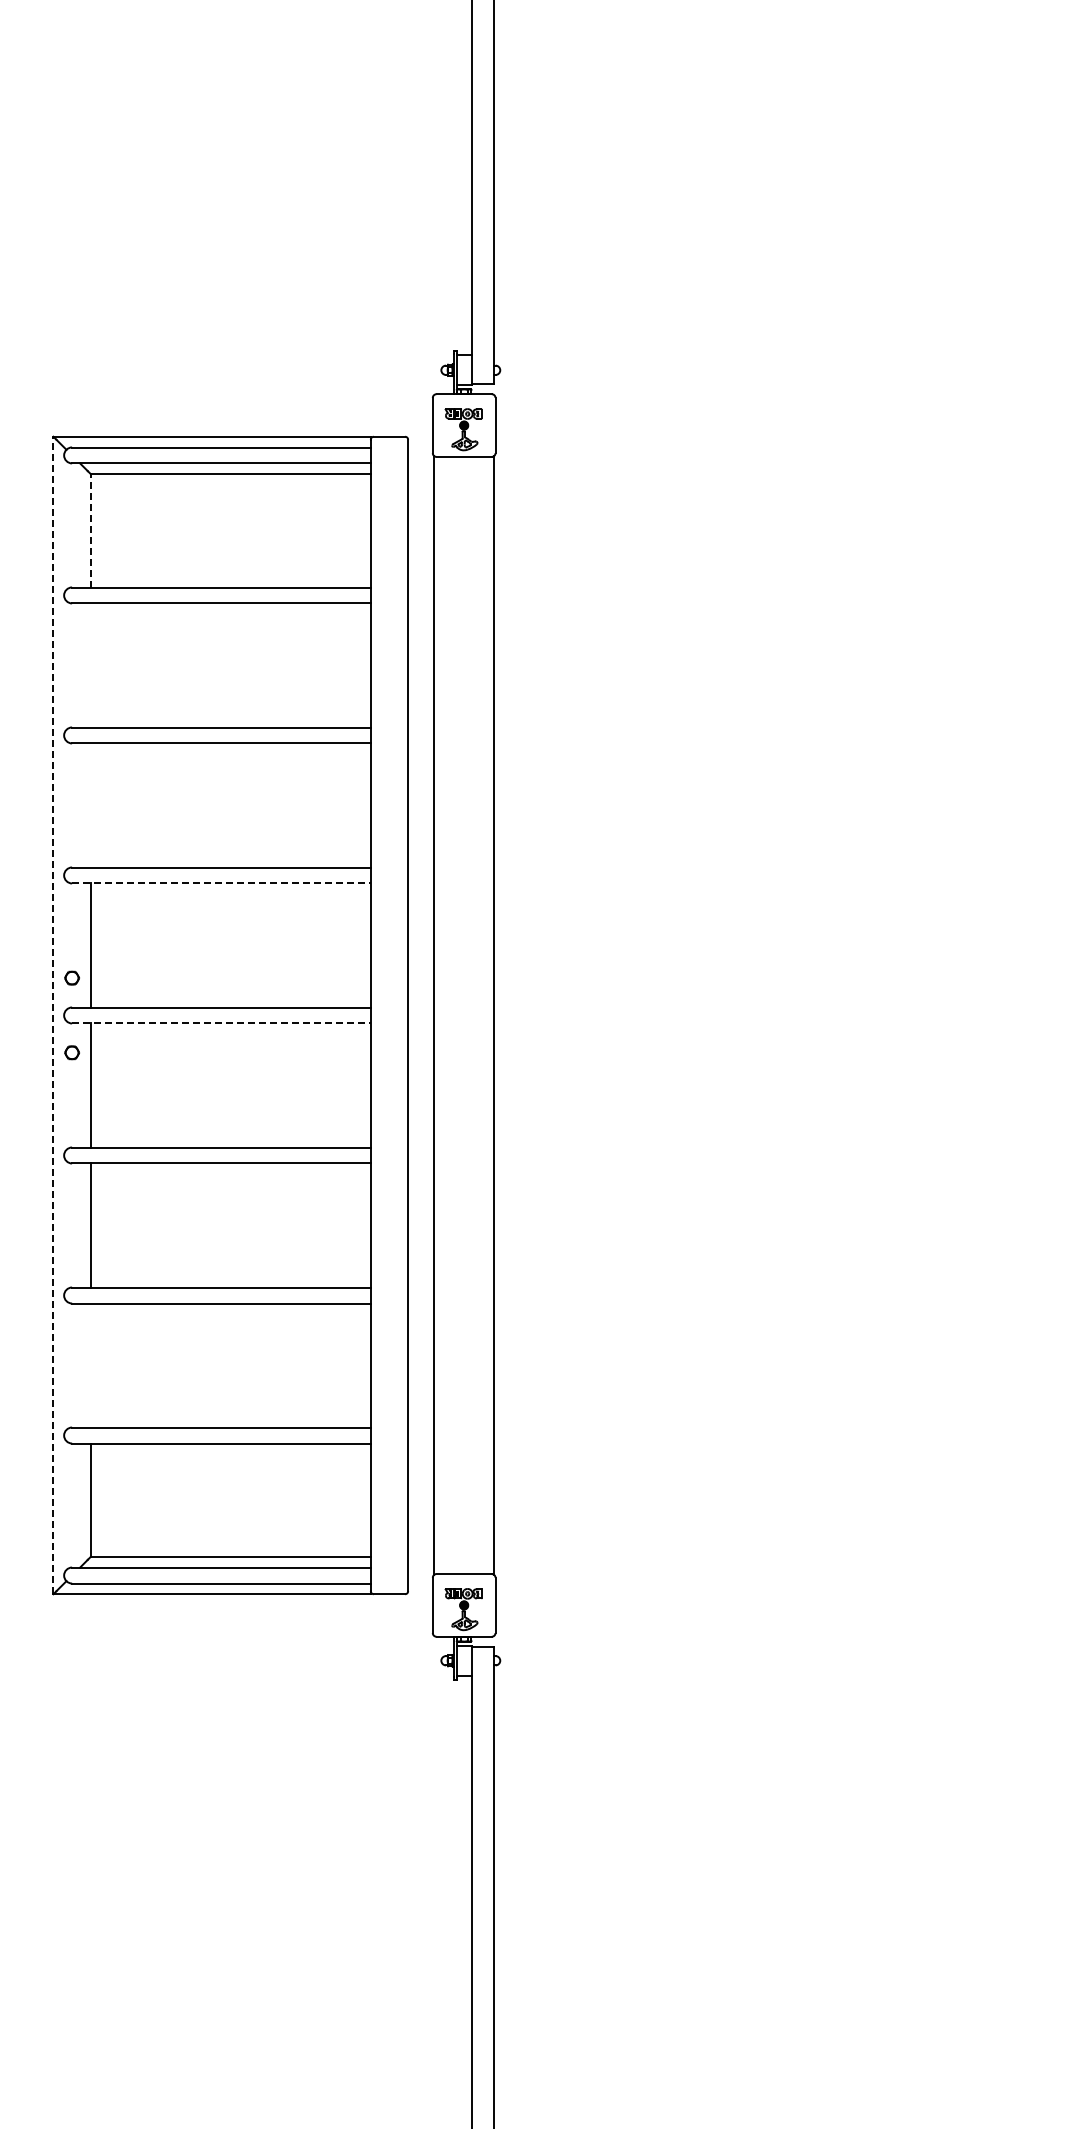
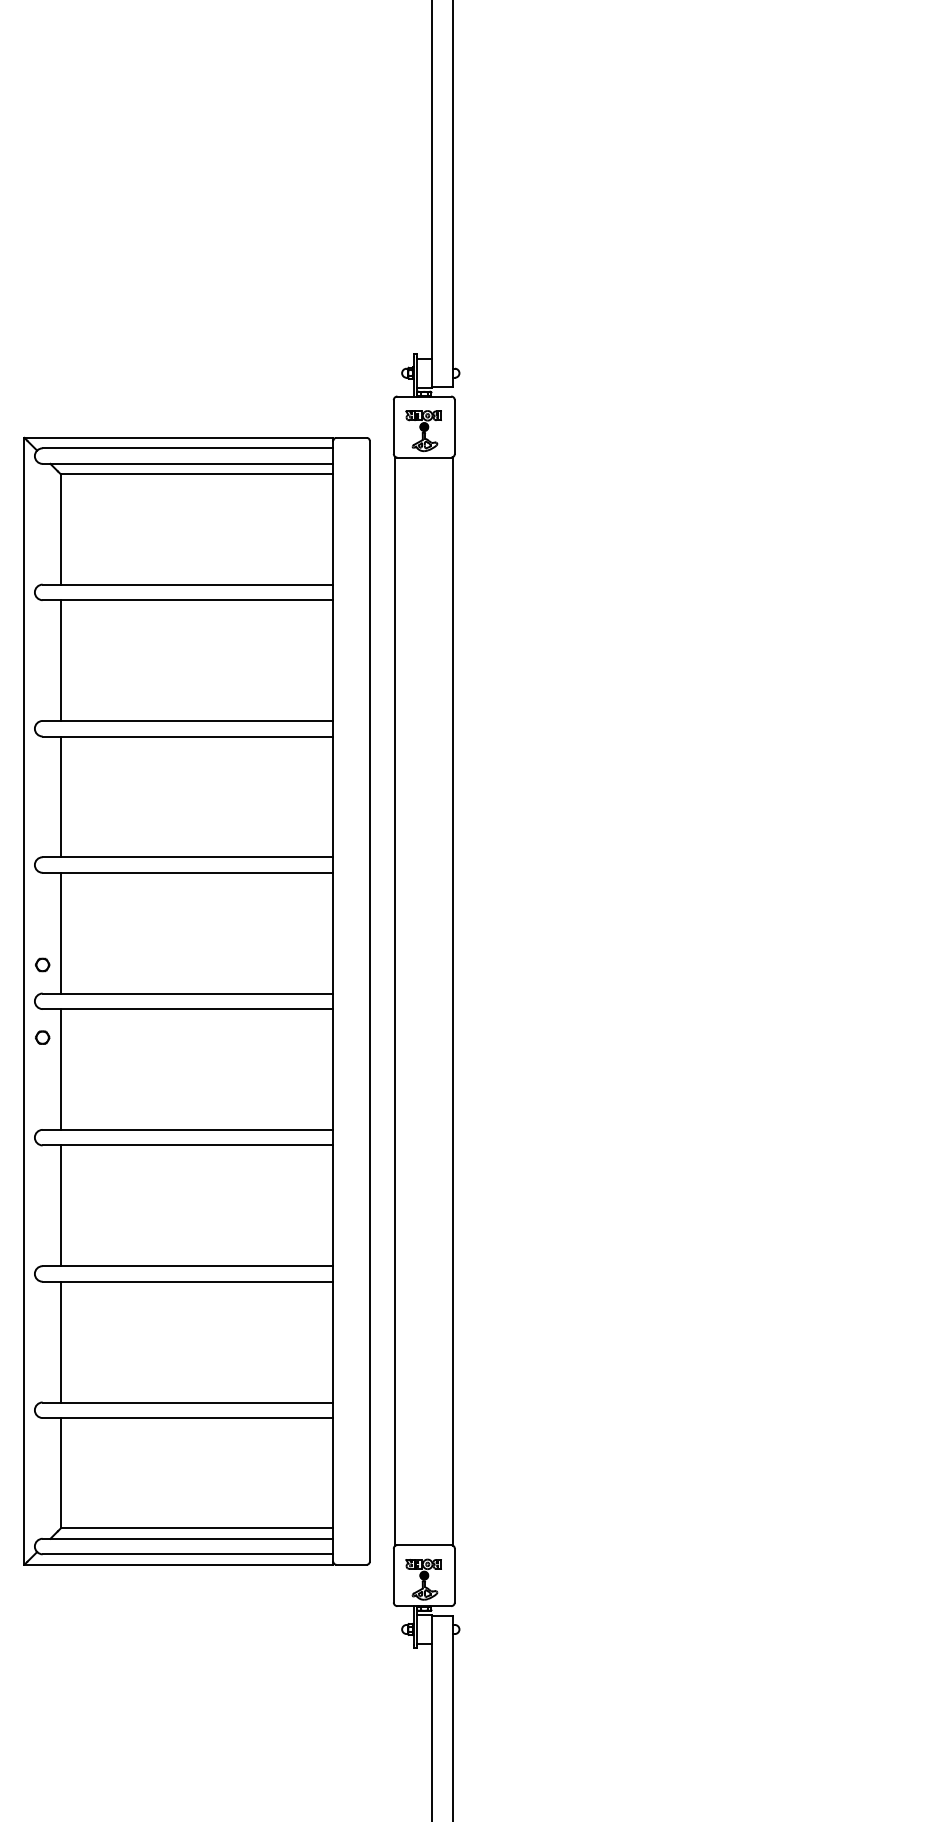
line: (90, 530) -> (60, 529), dashed -> solid
line: (90, 665) -> (60, 660), added
line: (90, 805) -> (60, 796), added
line: (221, 883) -> (188, 872), dashed -> solid
line: (53, 1015) -> (24, 1001), dashed -> solid
line: (221, 1023) -> (188, 1009), dashed -> solid
line: (90, 1365) -> (60, 1342), added

